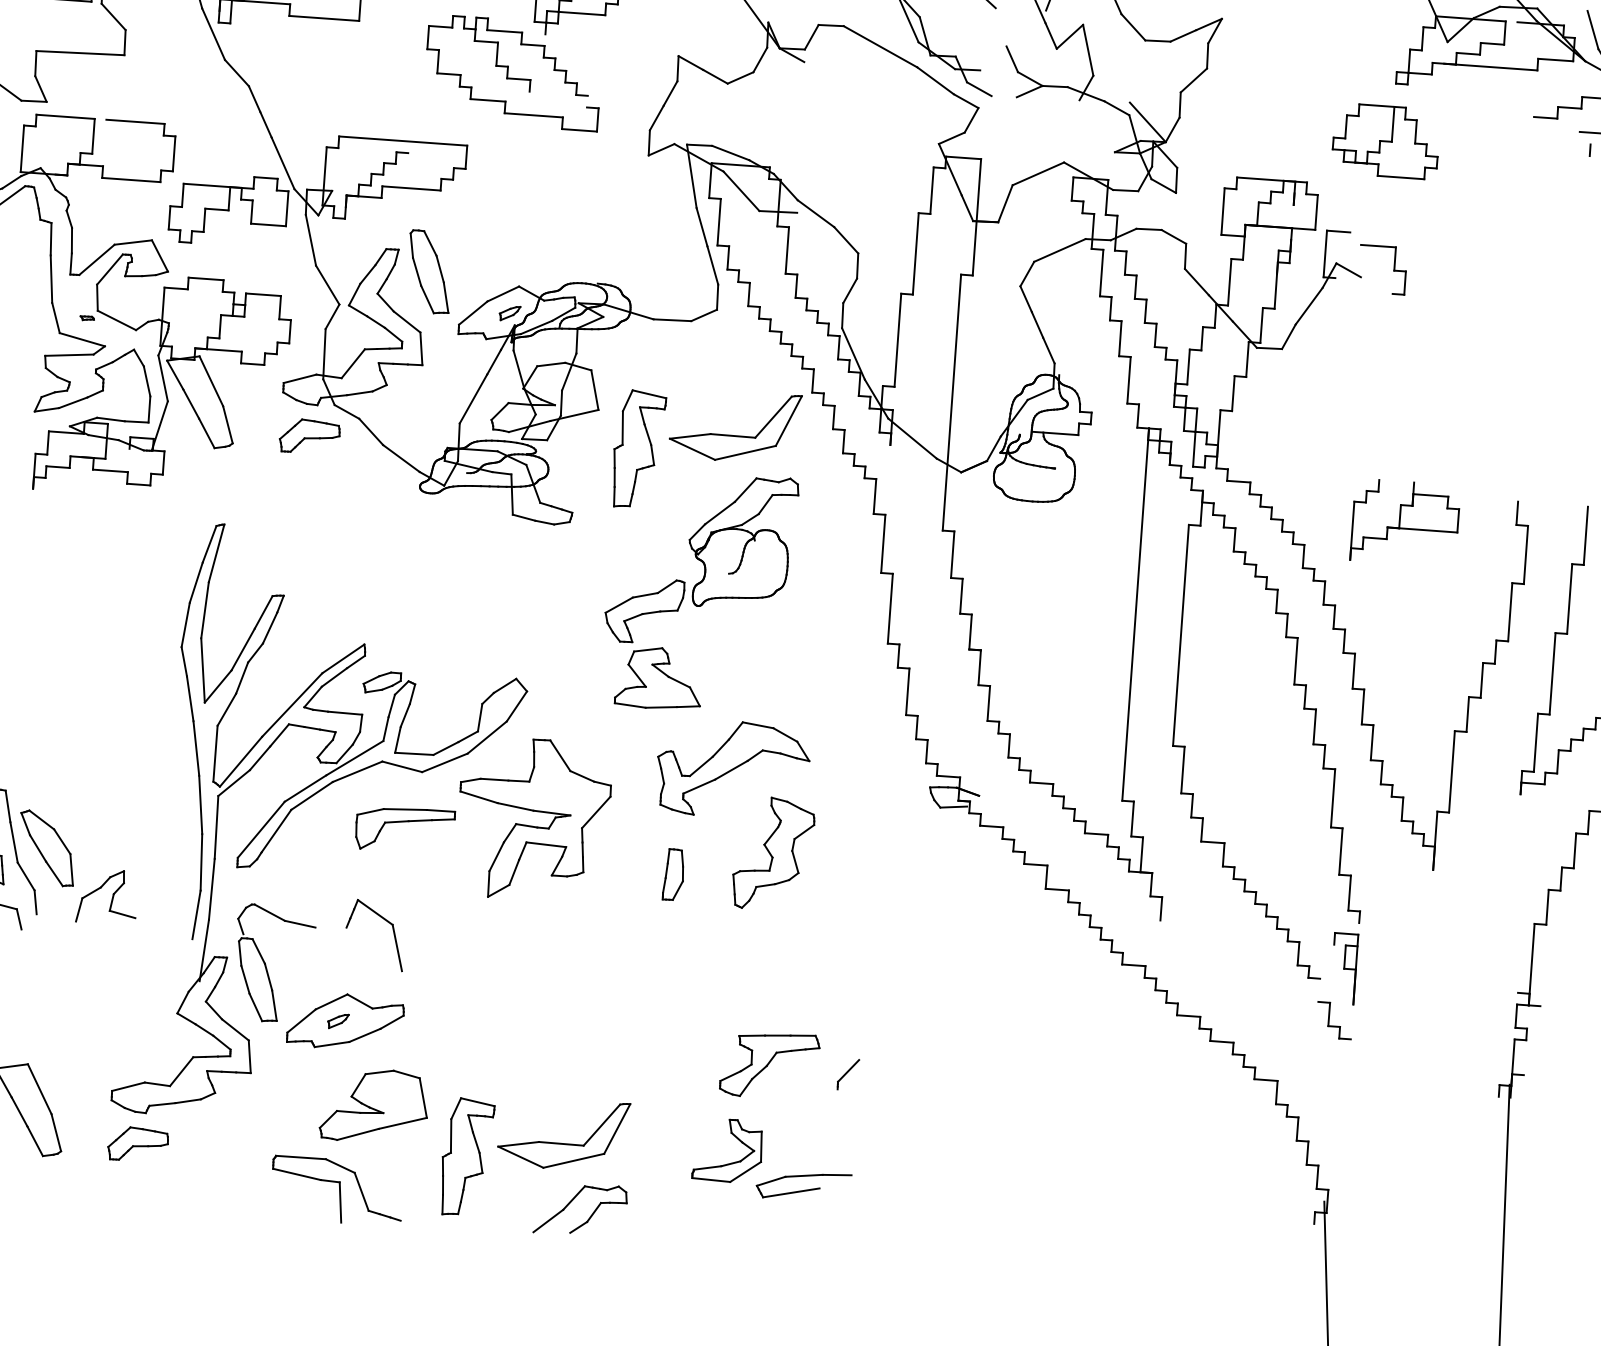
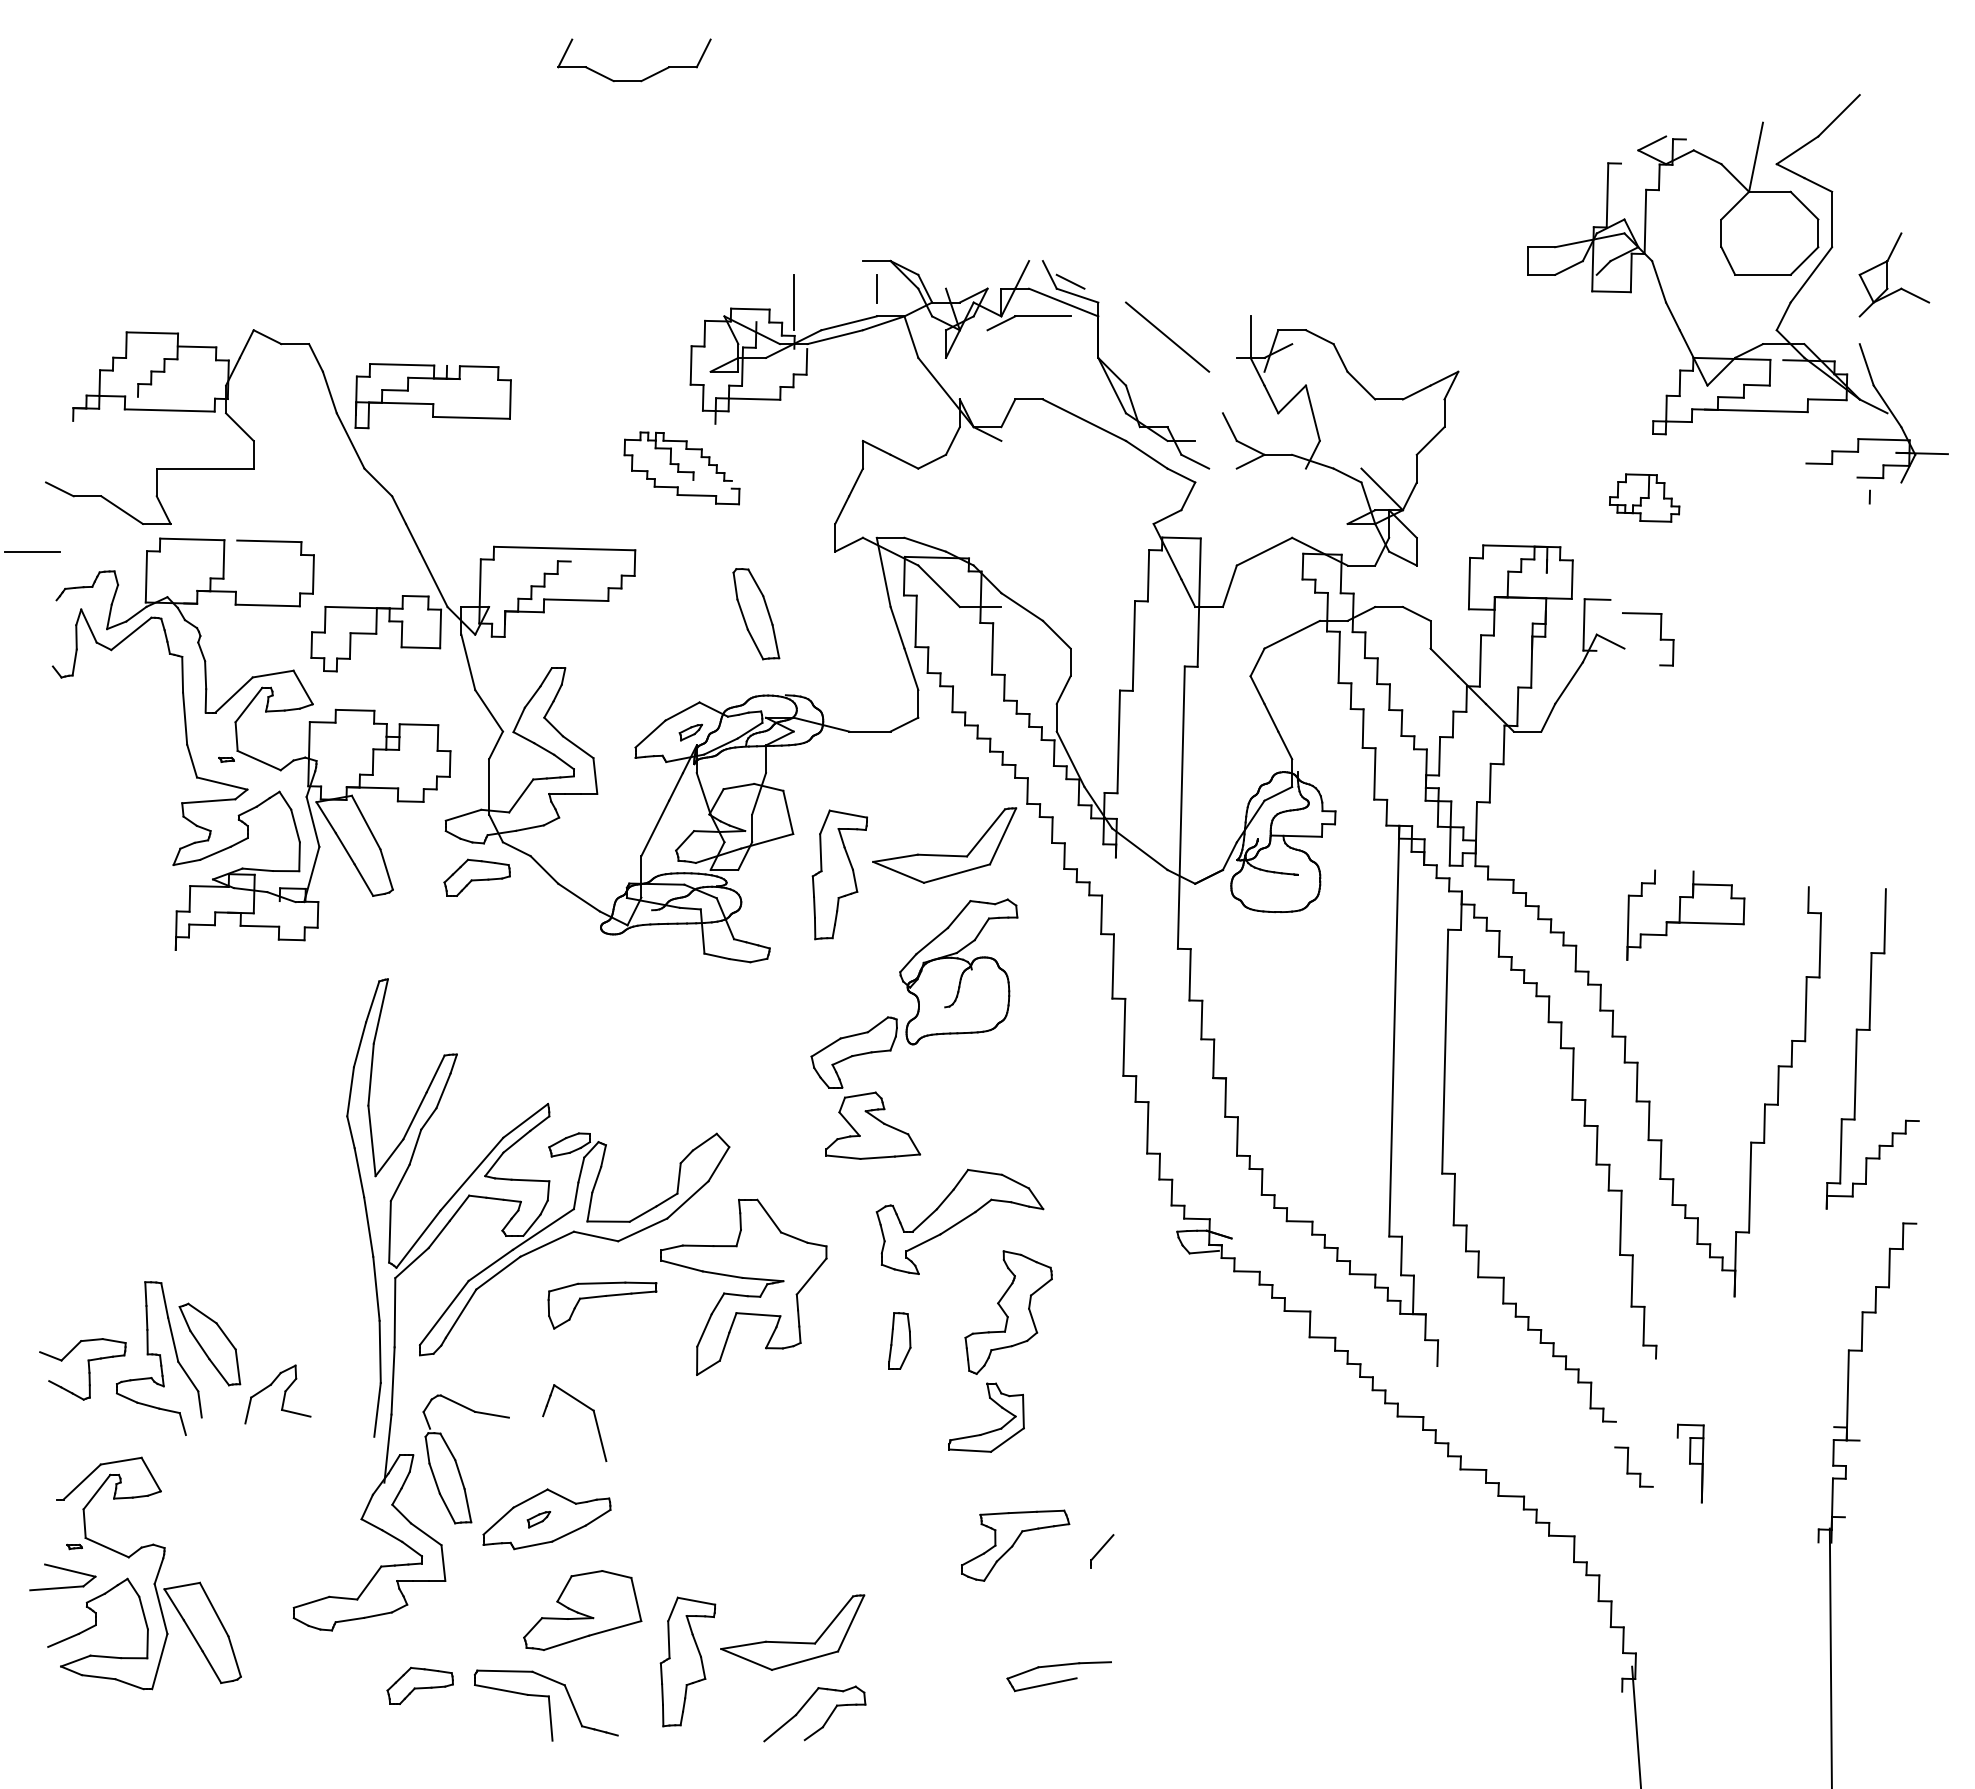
part: (512, 73) -> (681, 468), size x0.6
part: (1385, 140) -> (1644, 497), size x0.6
part: (429, 272) -> (756, 614), moved
part: (1344, 968) -> (1690, 1463), moved
part: (137, 1143) -> (419, 1685), moved
part: (731, 1162) -> (991, 1430), moved

